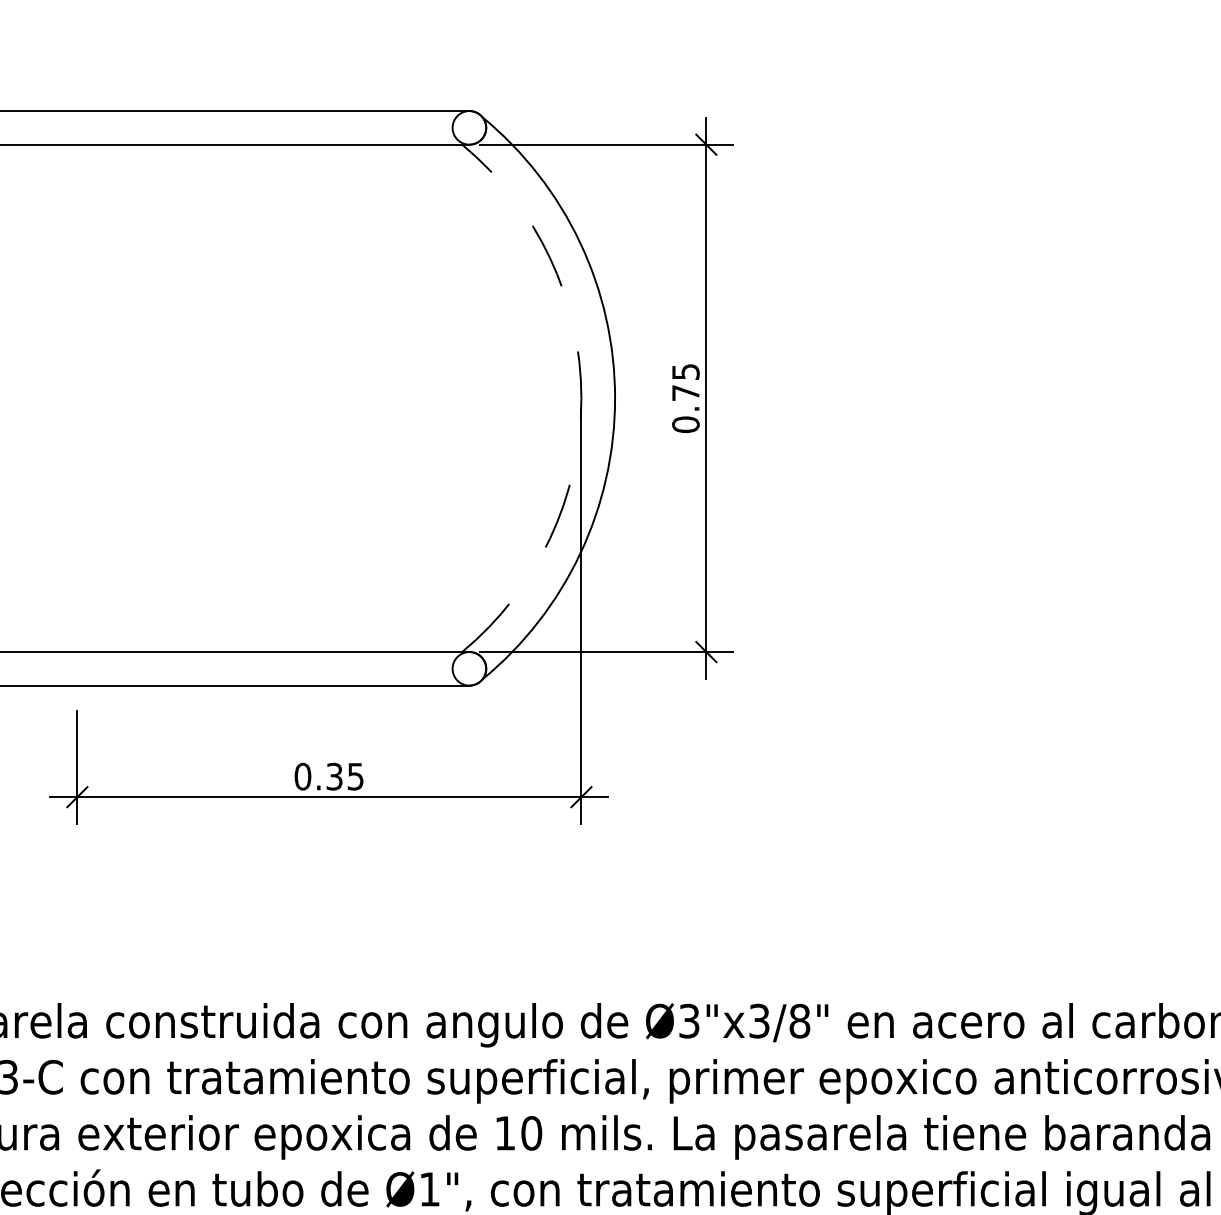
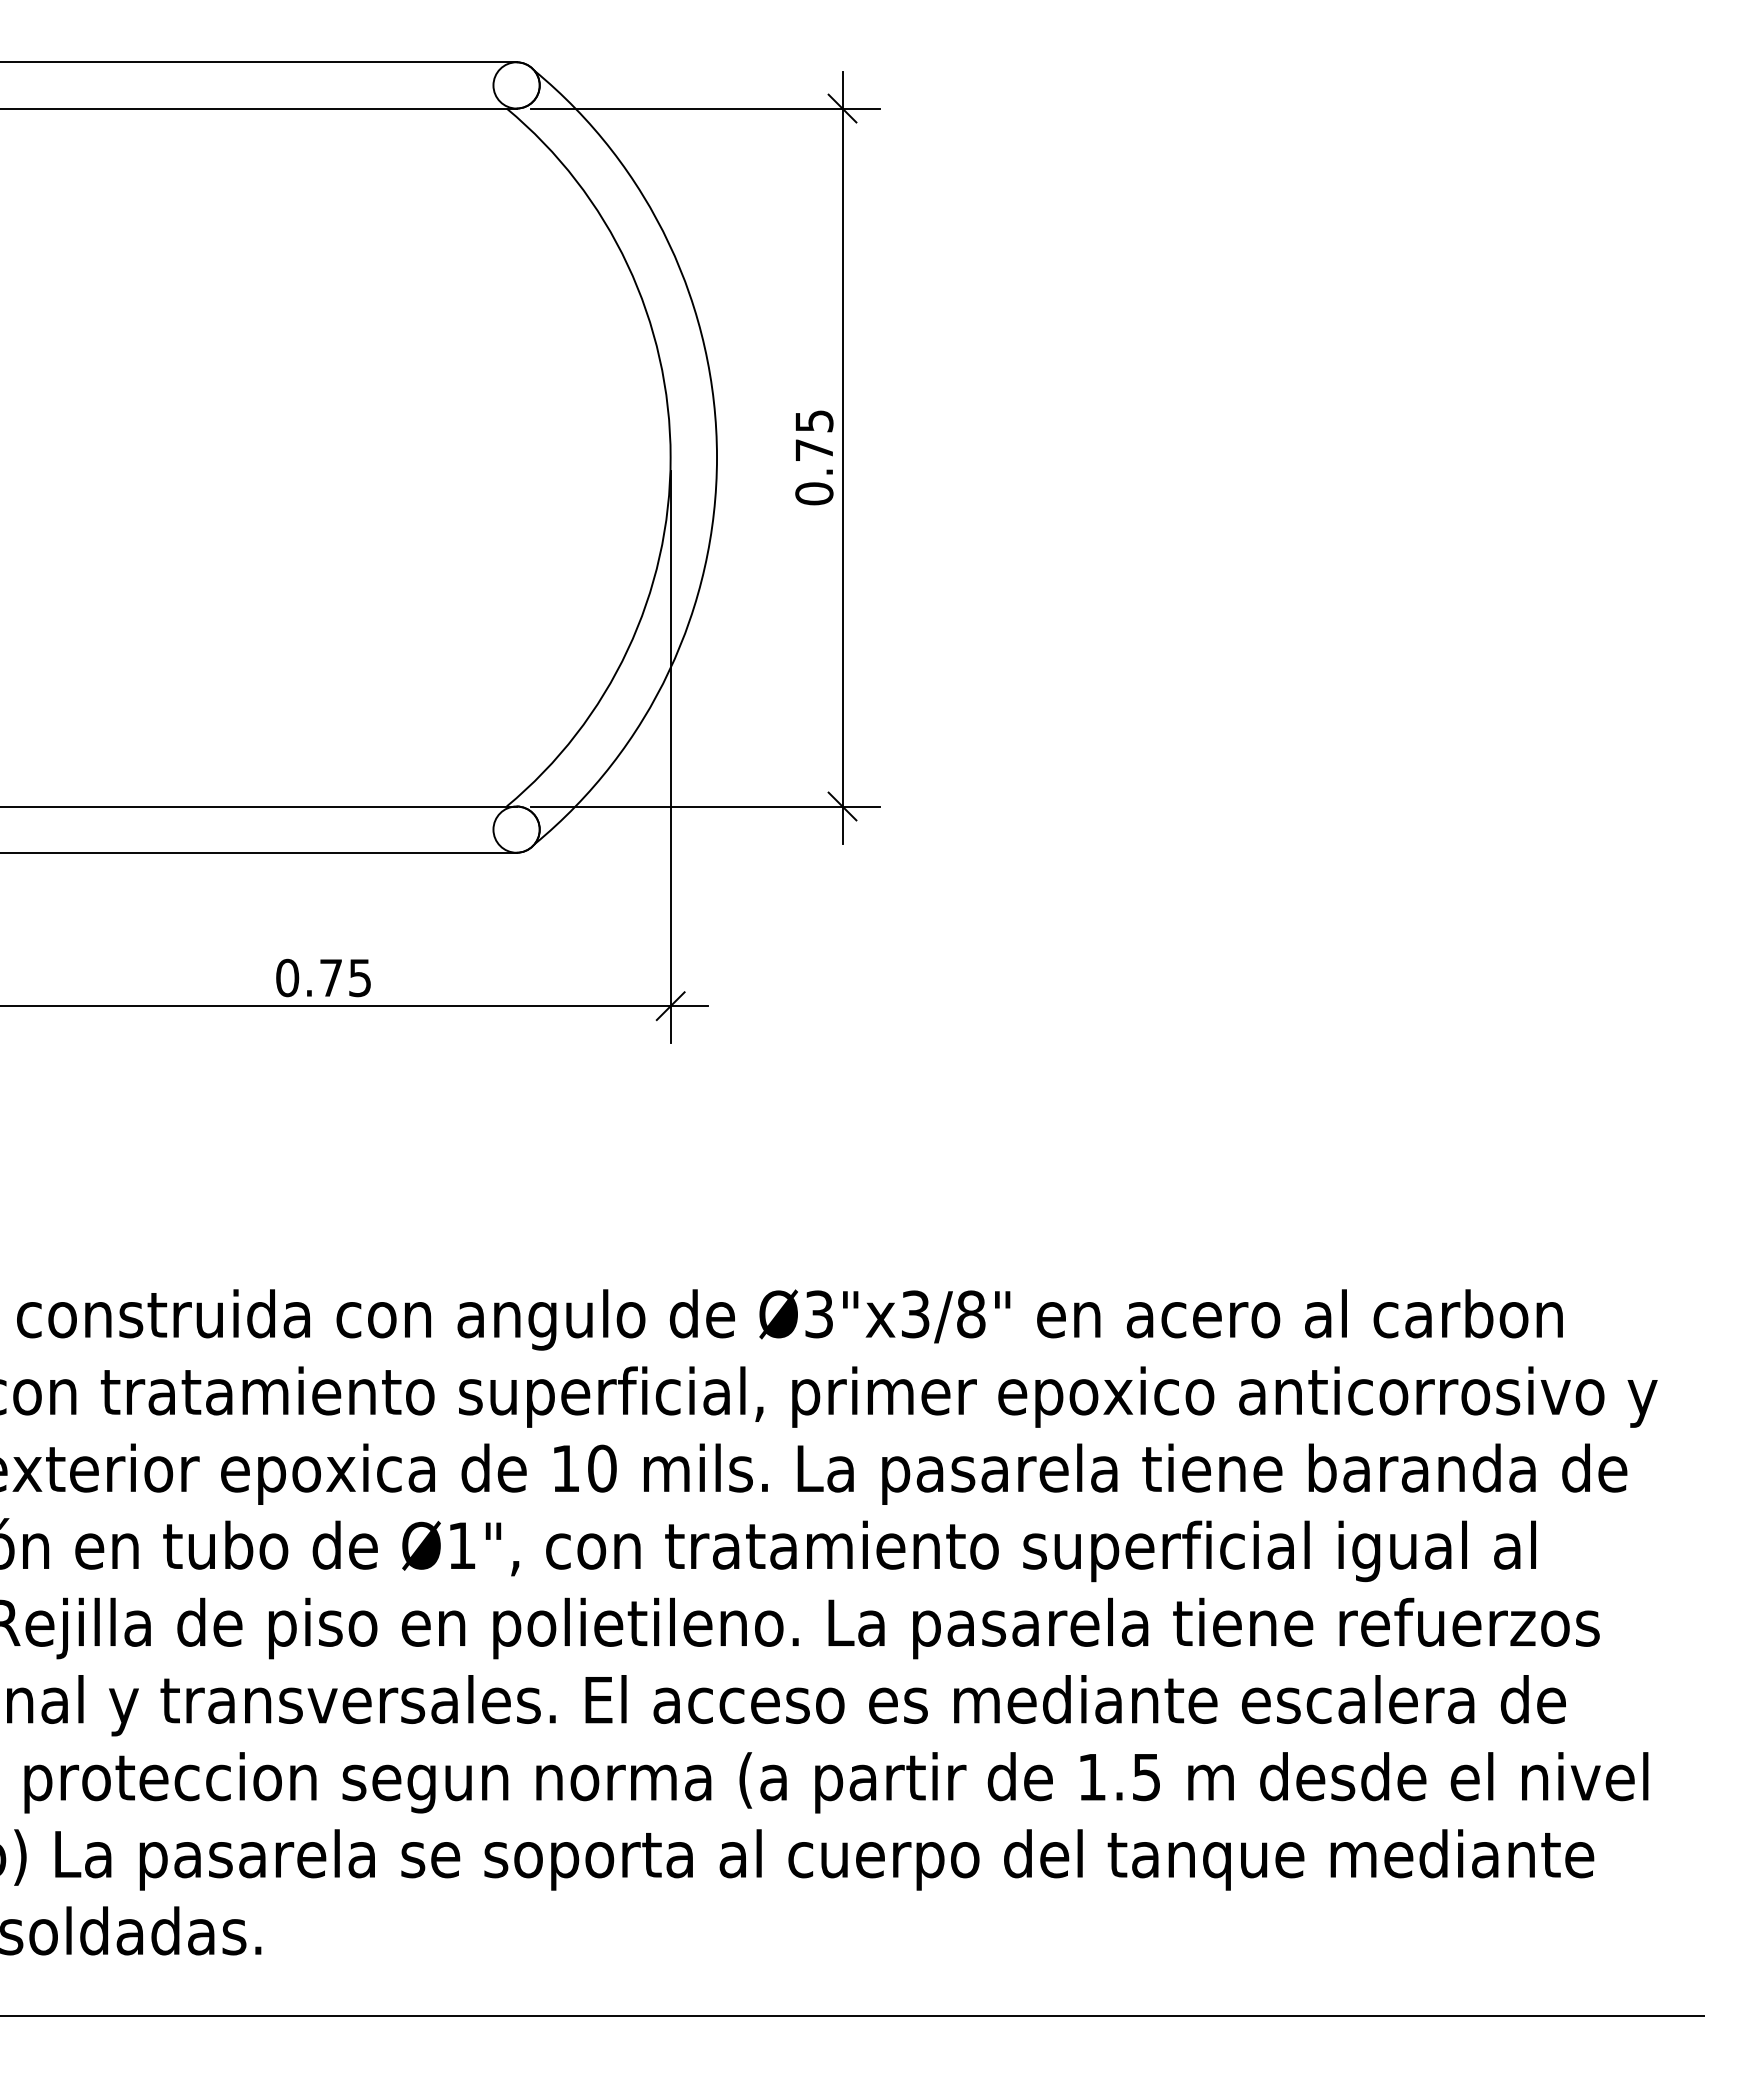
arc: (581, 398) -> (670, 457), dashed -> solid
text: (334, 776) -> (331, 977), 0.35 -> 0.75

